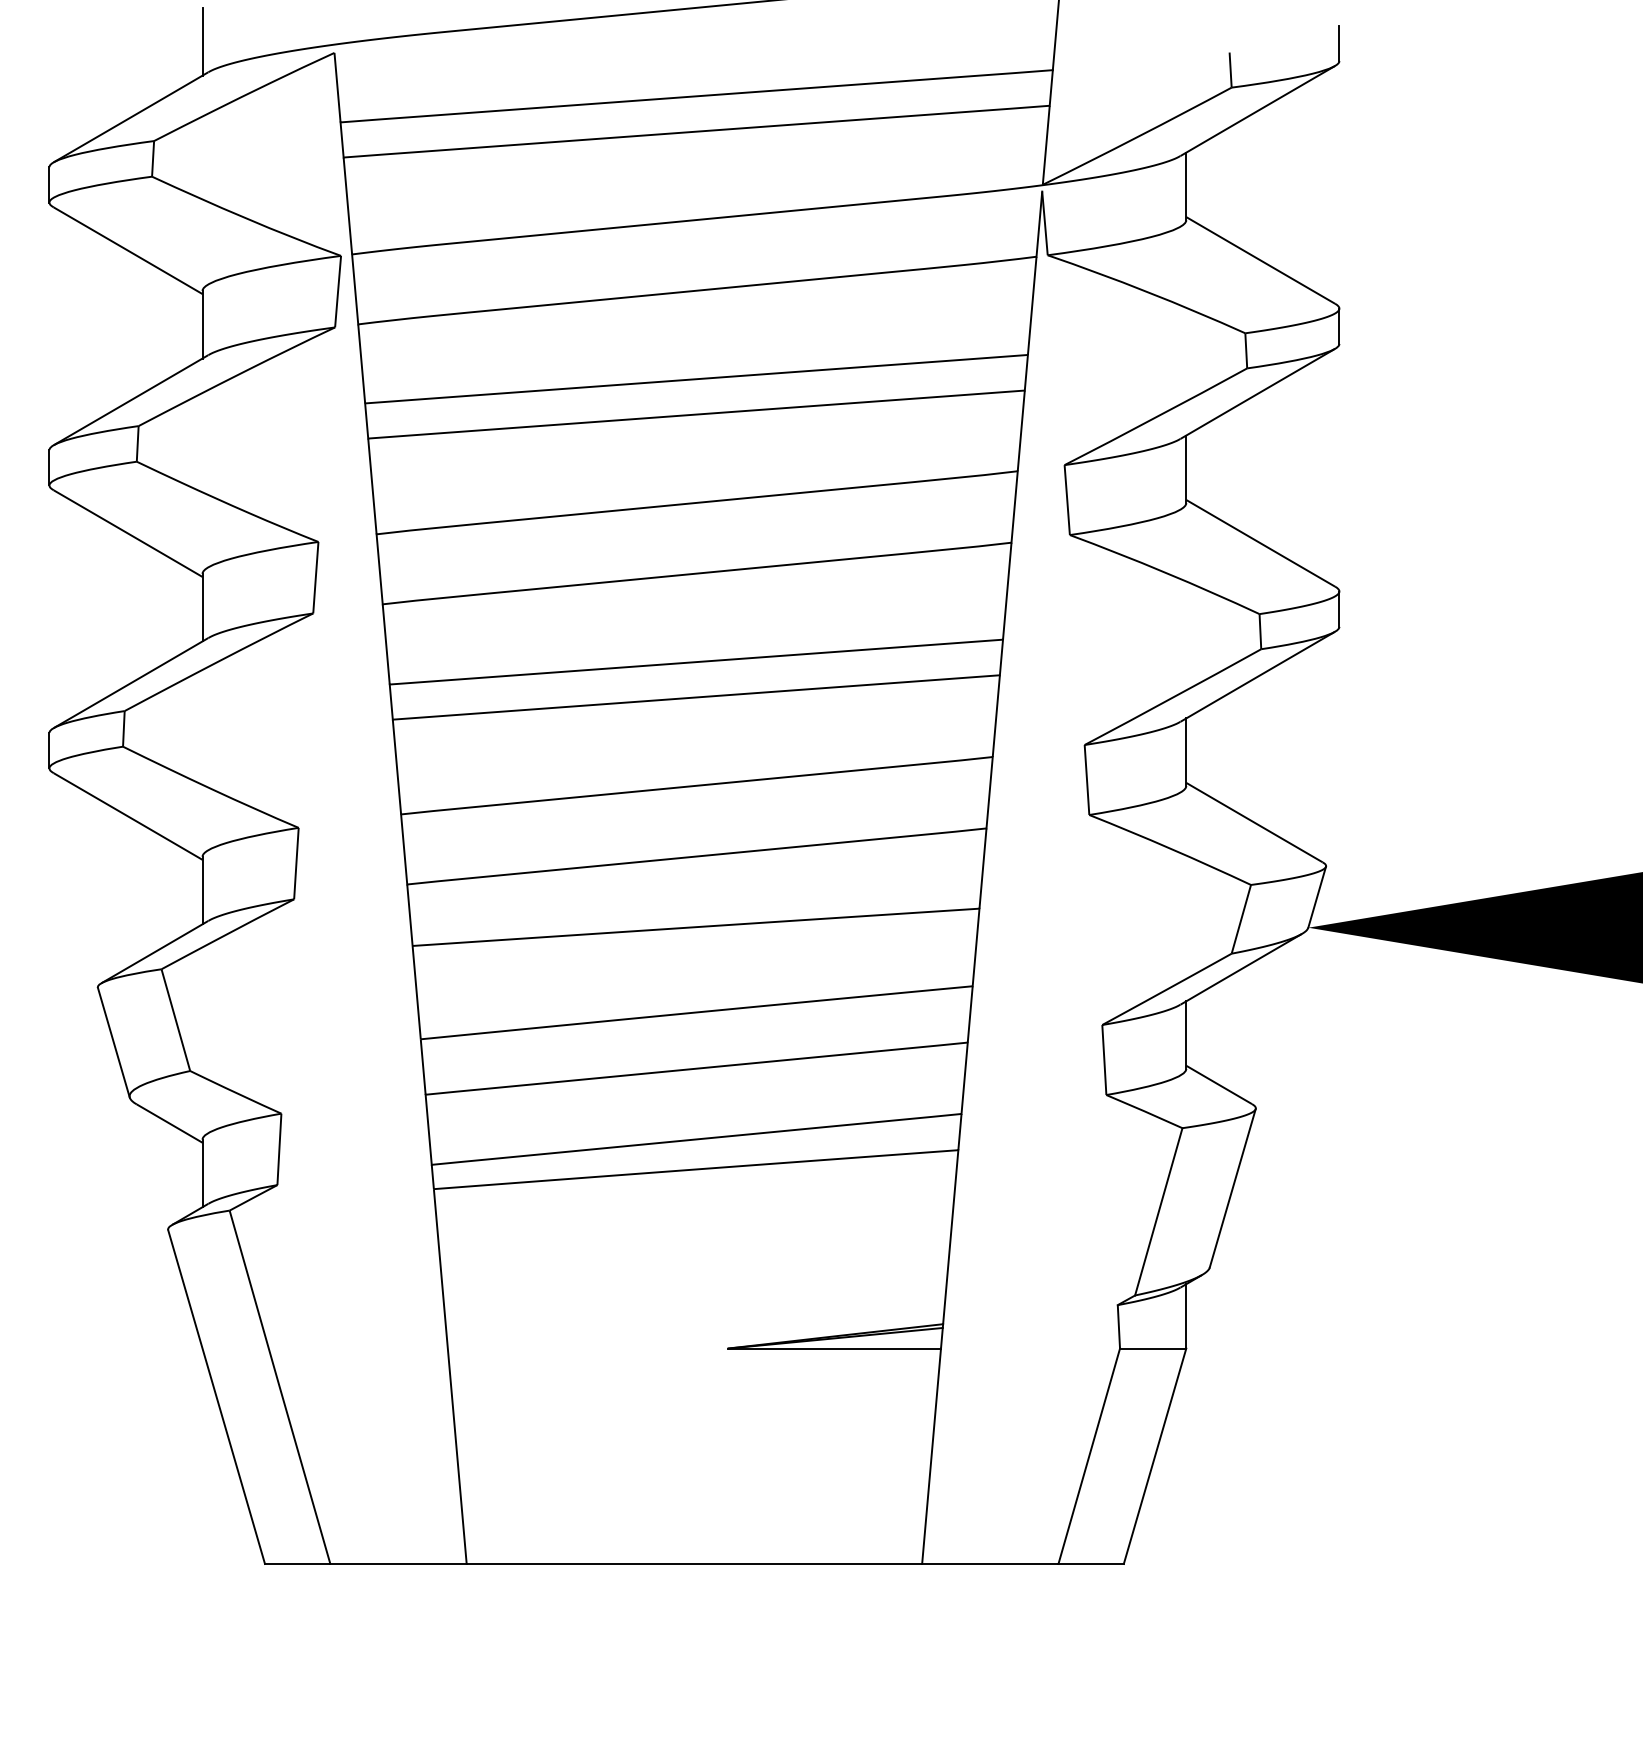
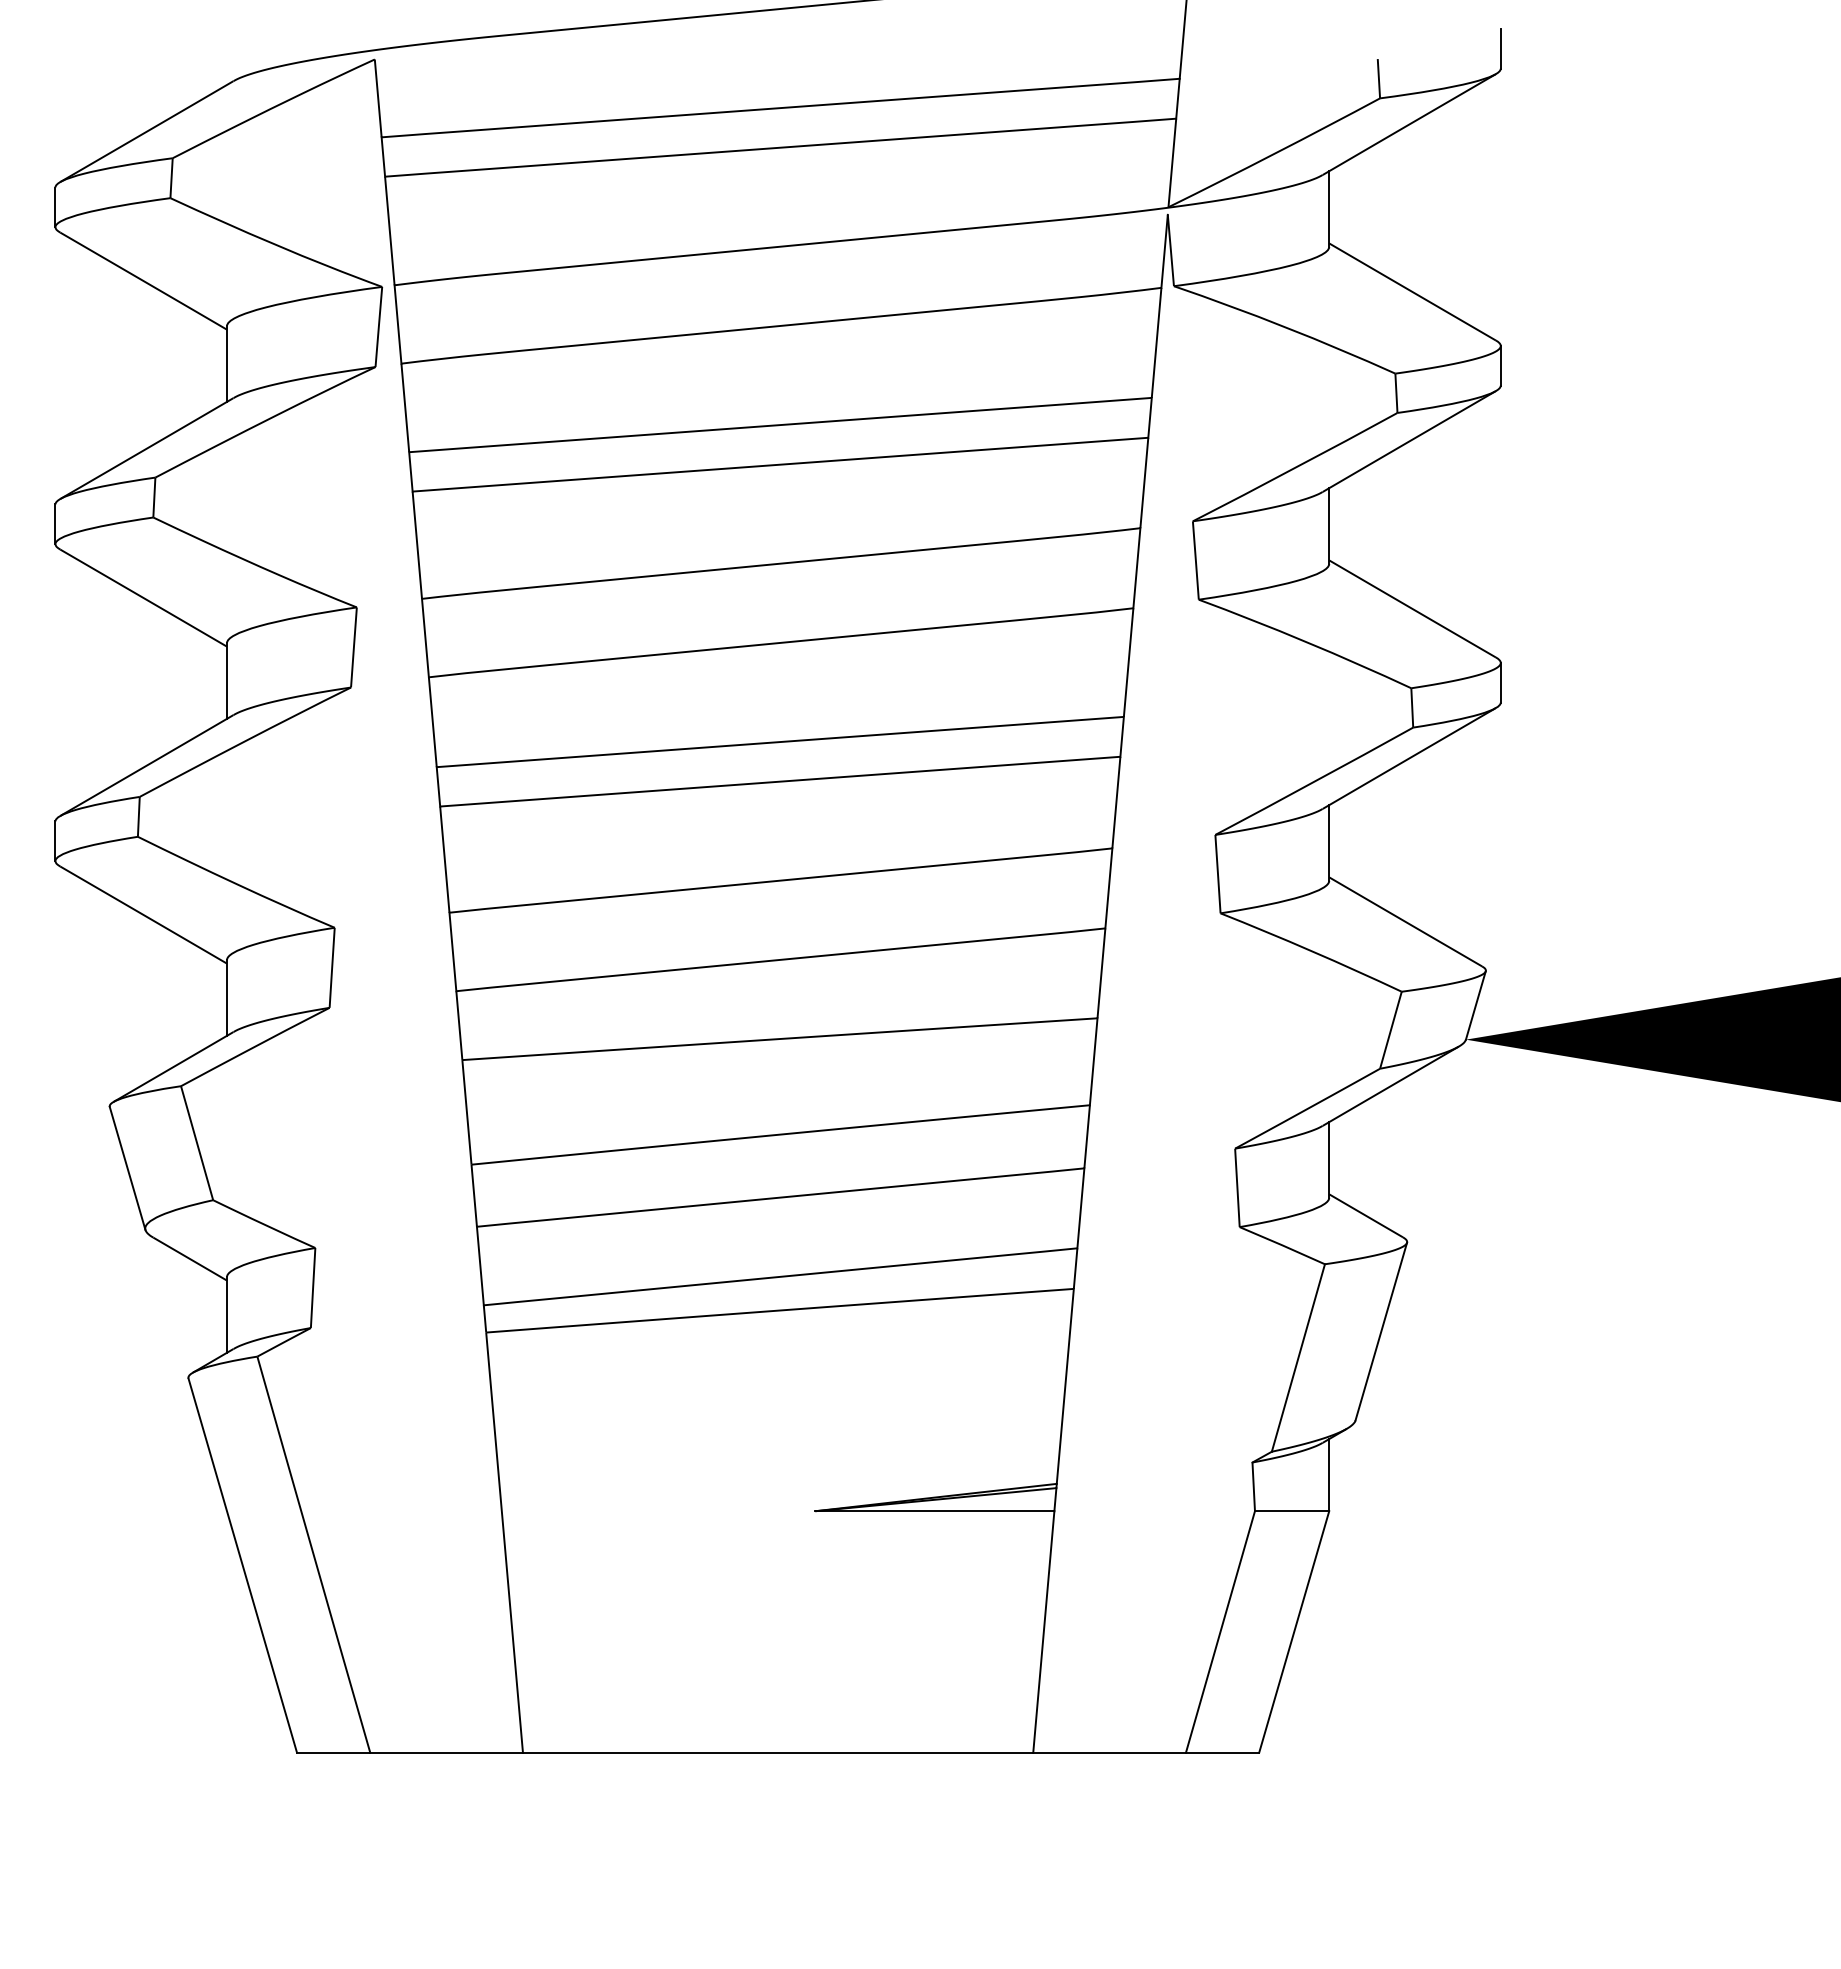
line: (202, 41) -> (227, 46), removed

